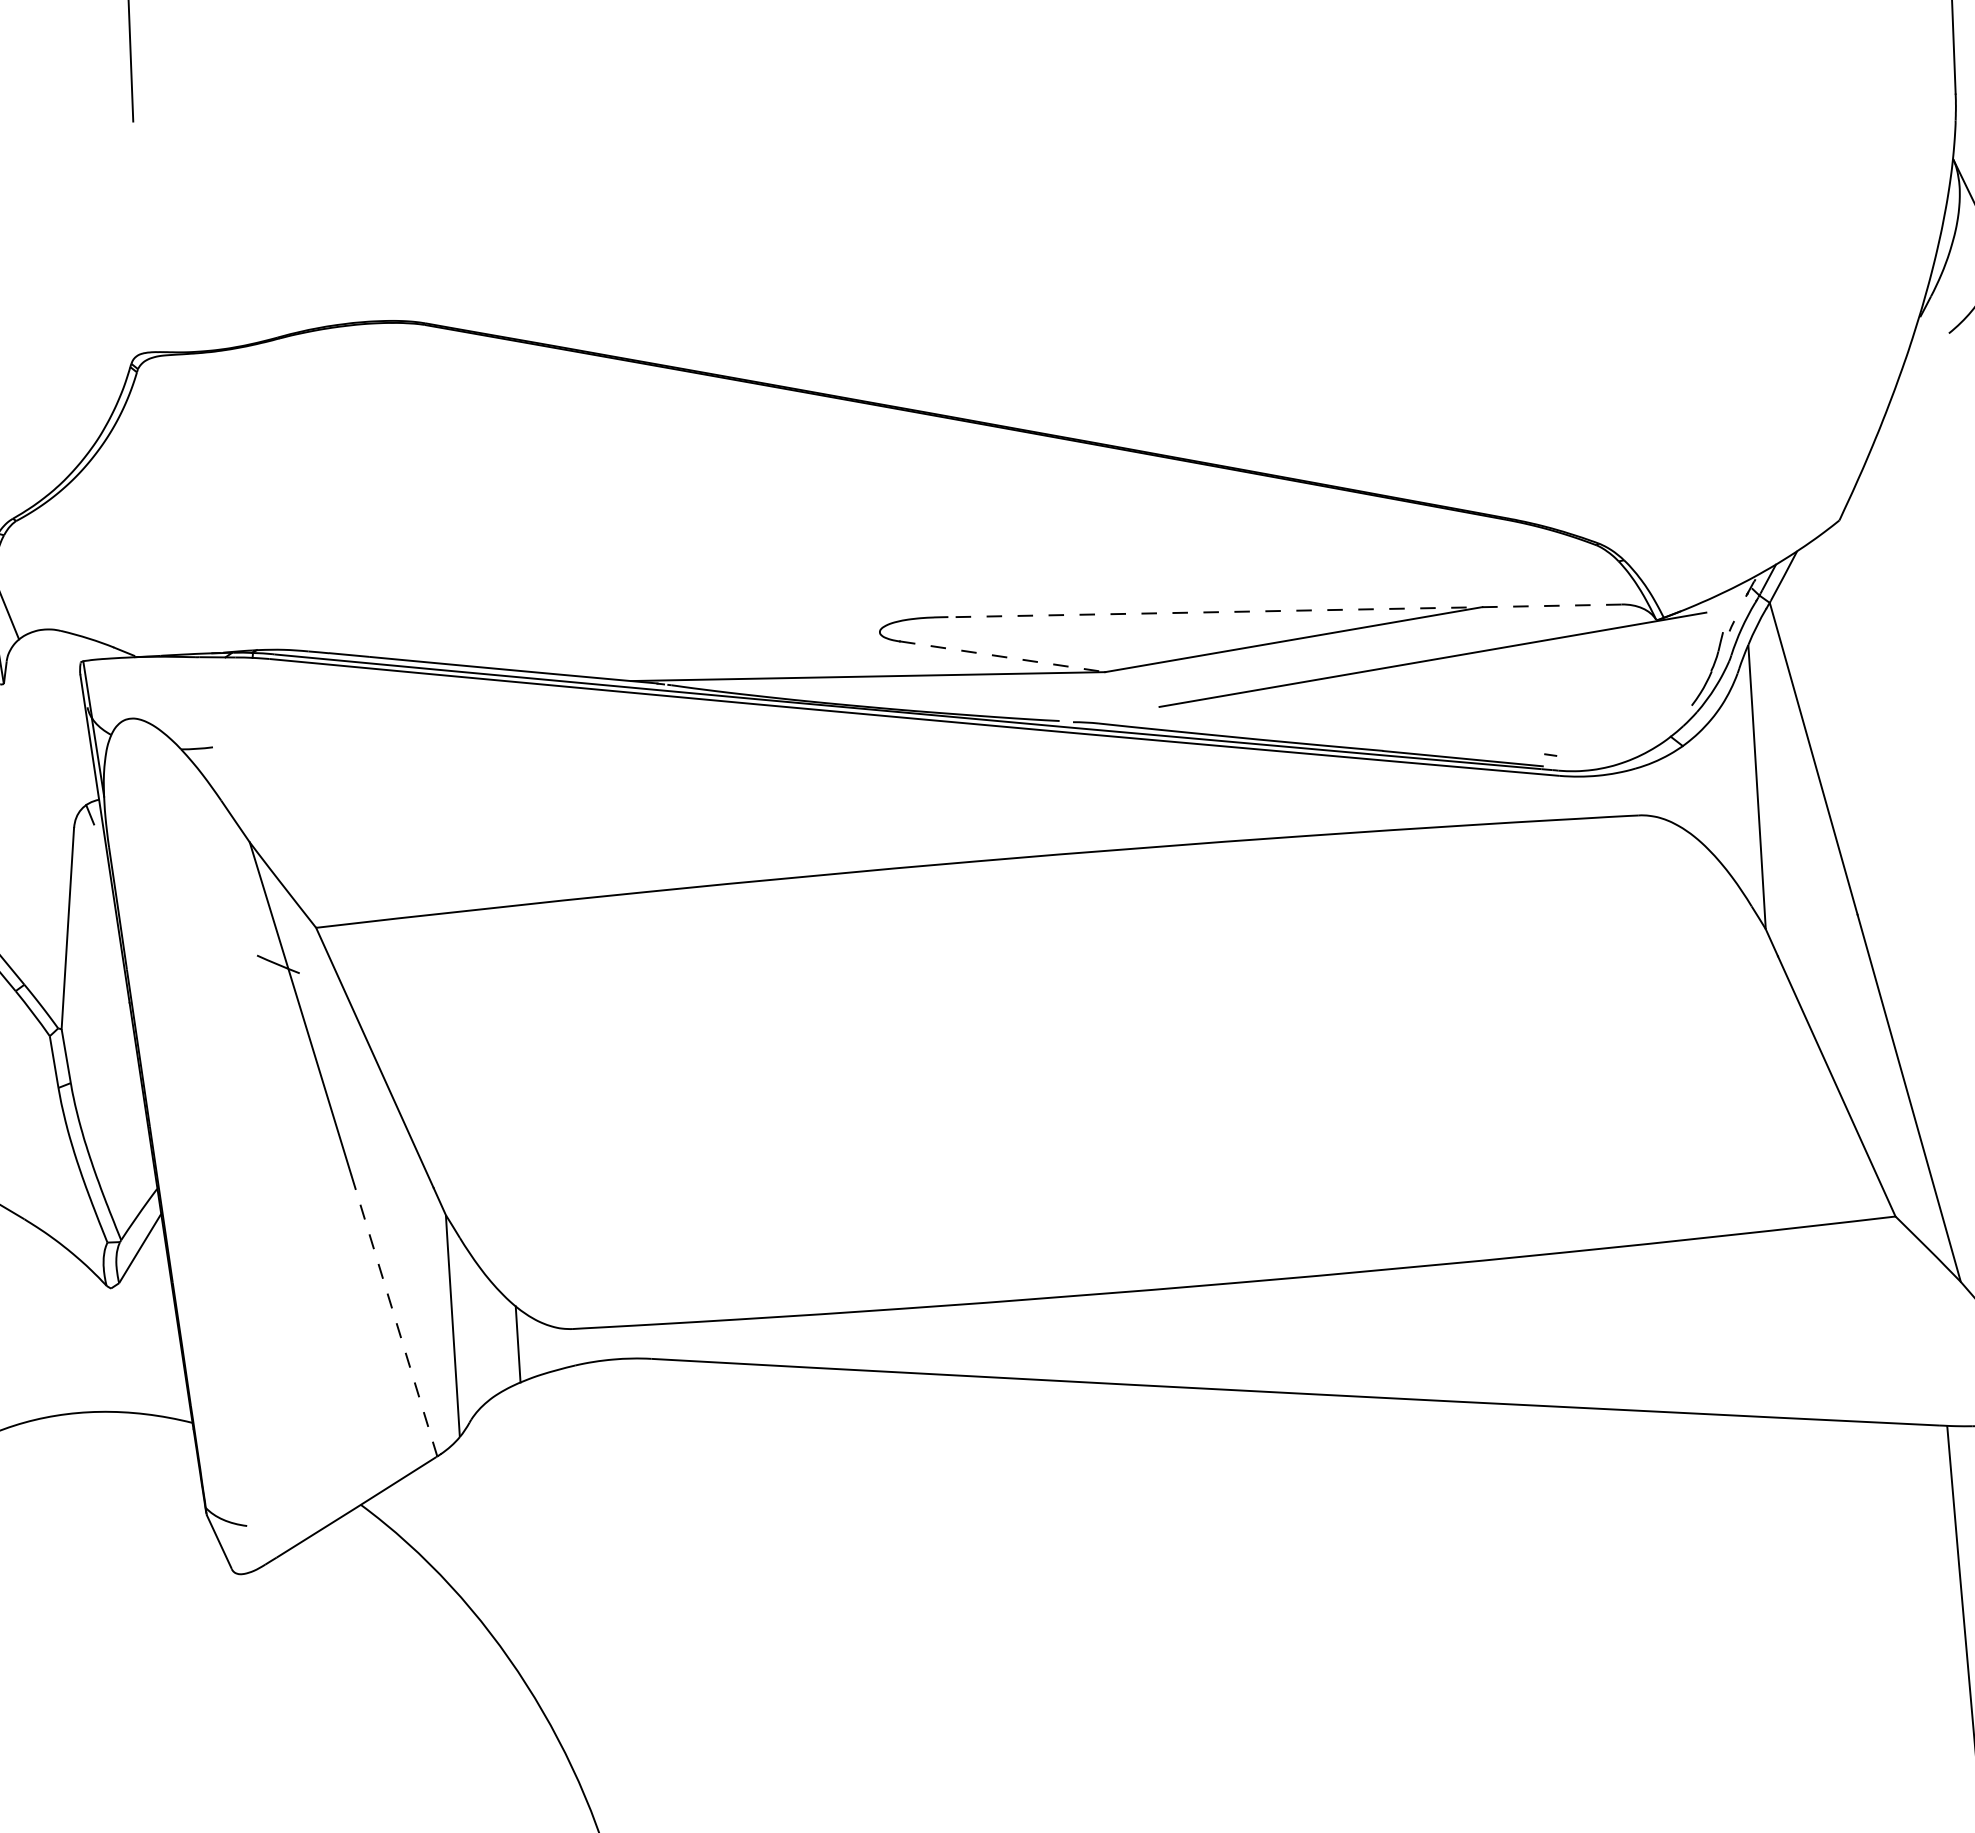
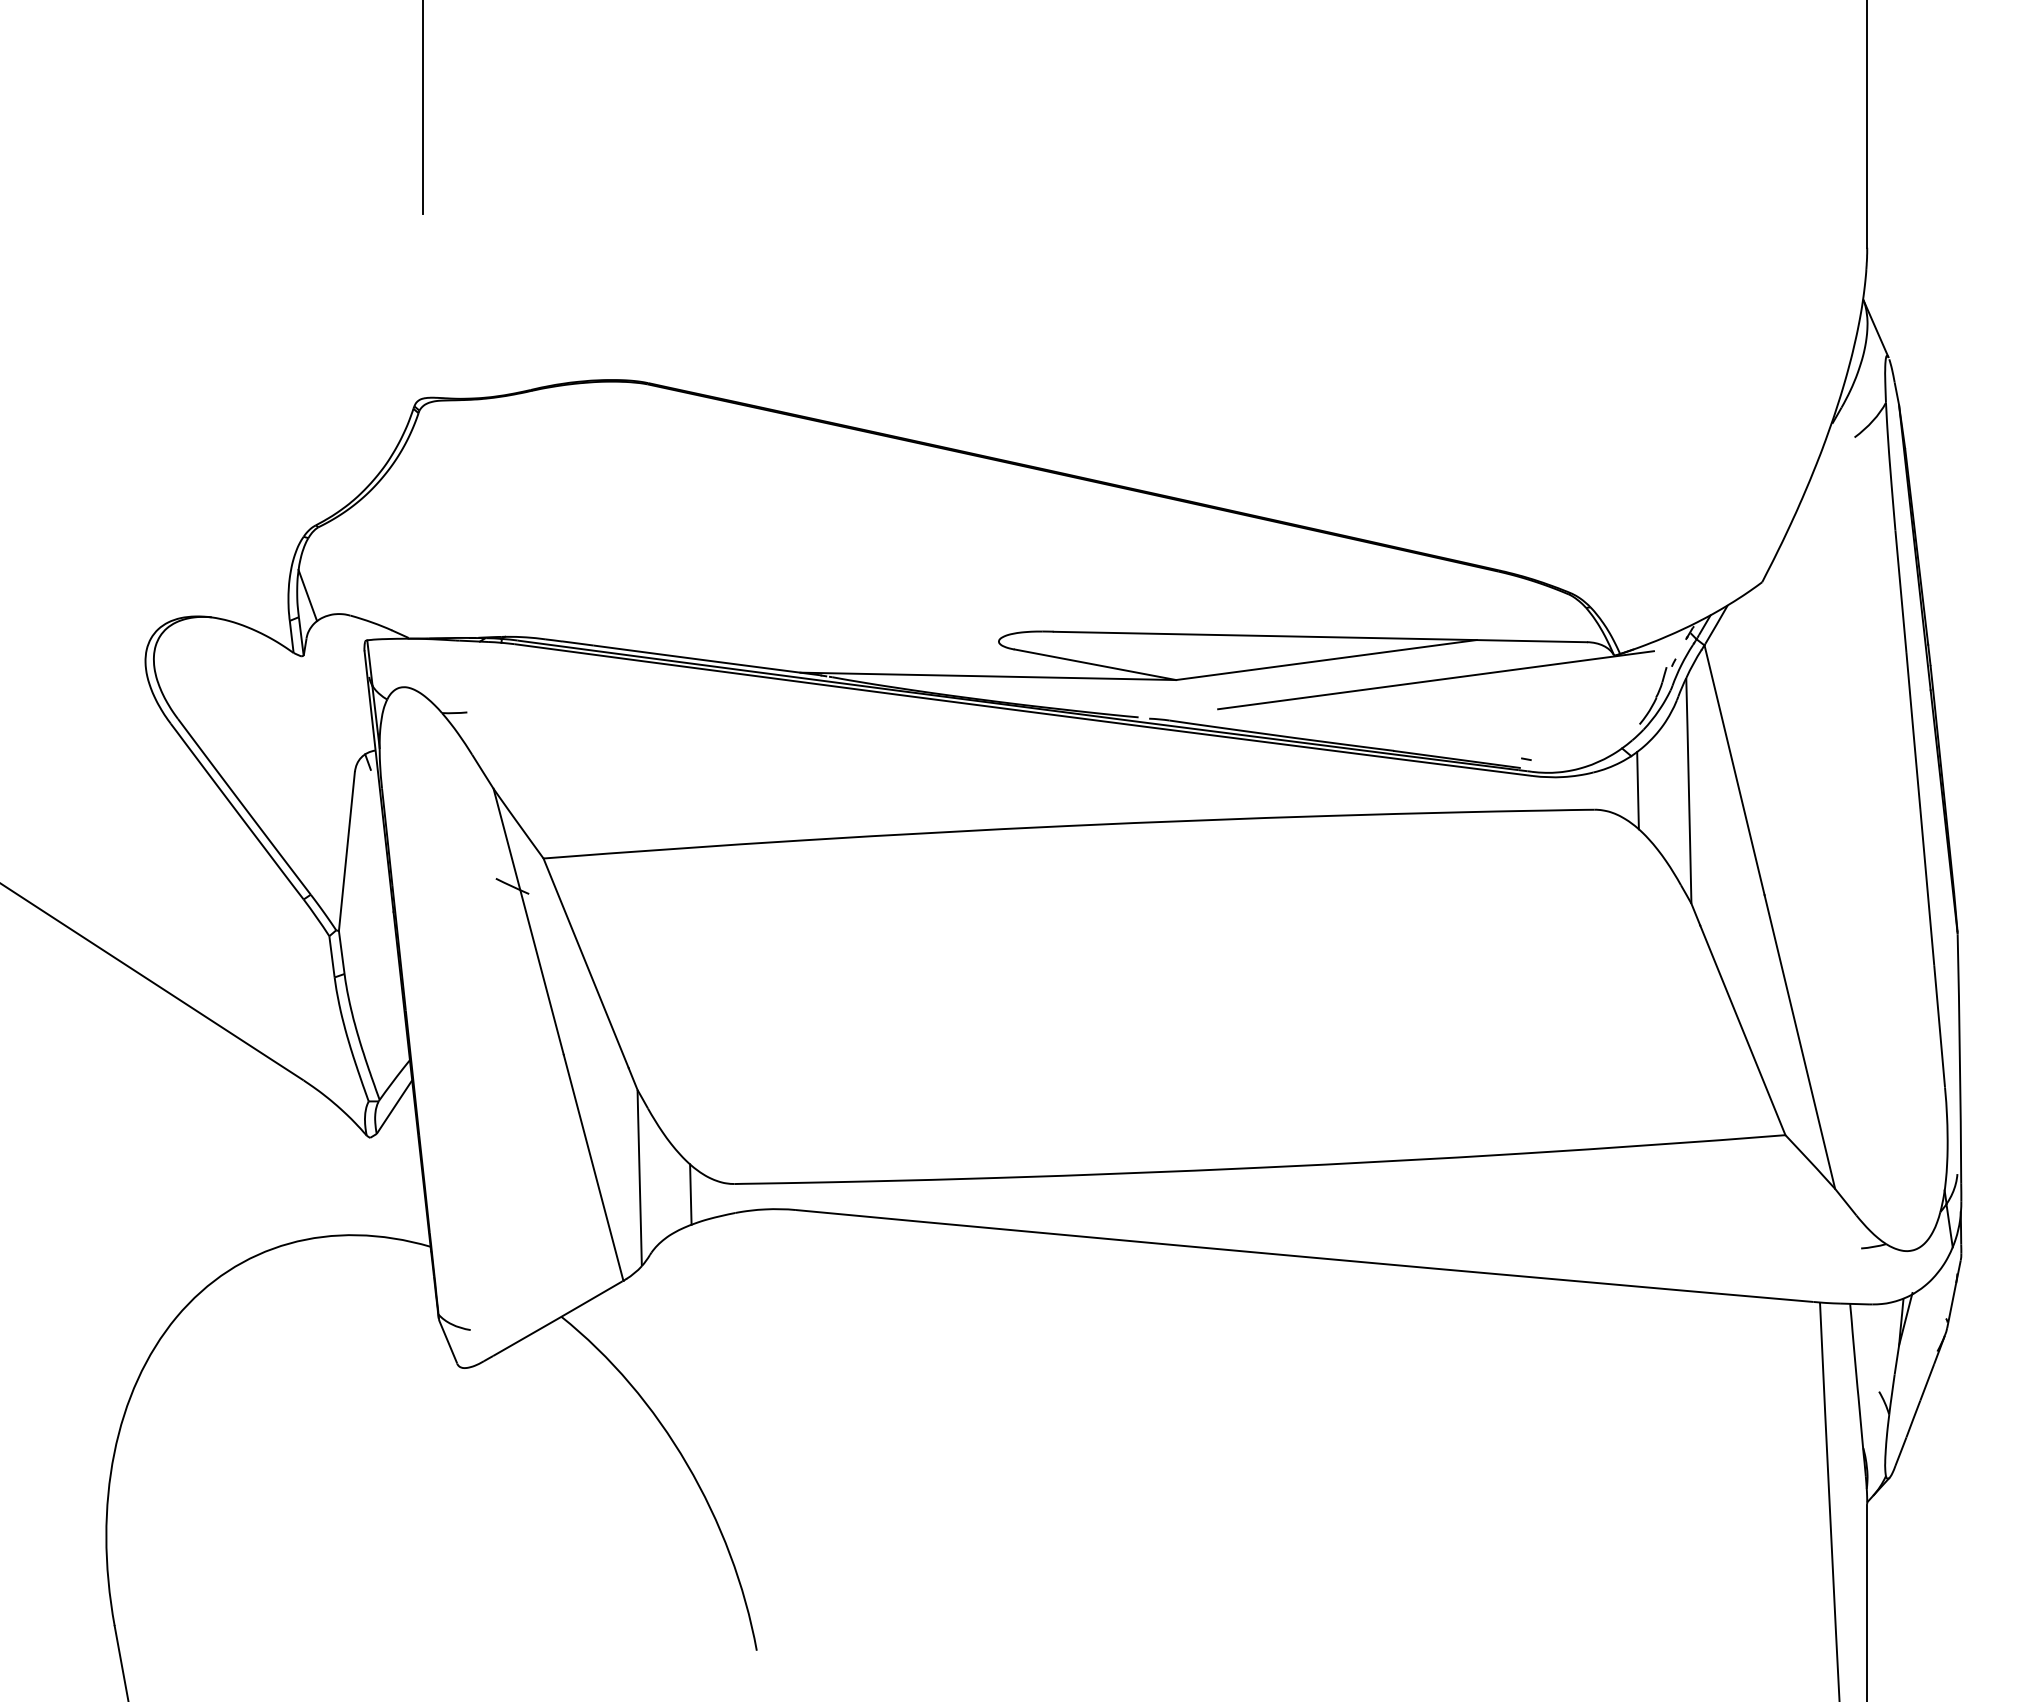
line: (1285, 611) -> (1320, 637), dashed -> solid
line: (1002, 656) -> (1095, 664), dashed -> solid
line: (1692, 789) -> (1637, 790), added
line: (394, 1315) -> (593, 1167), dashed -> solid

